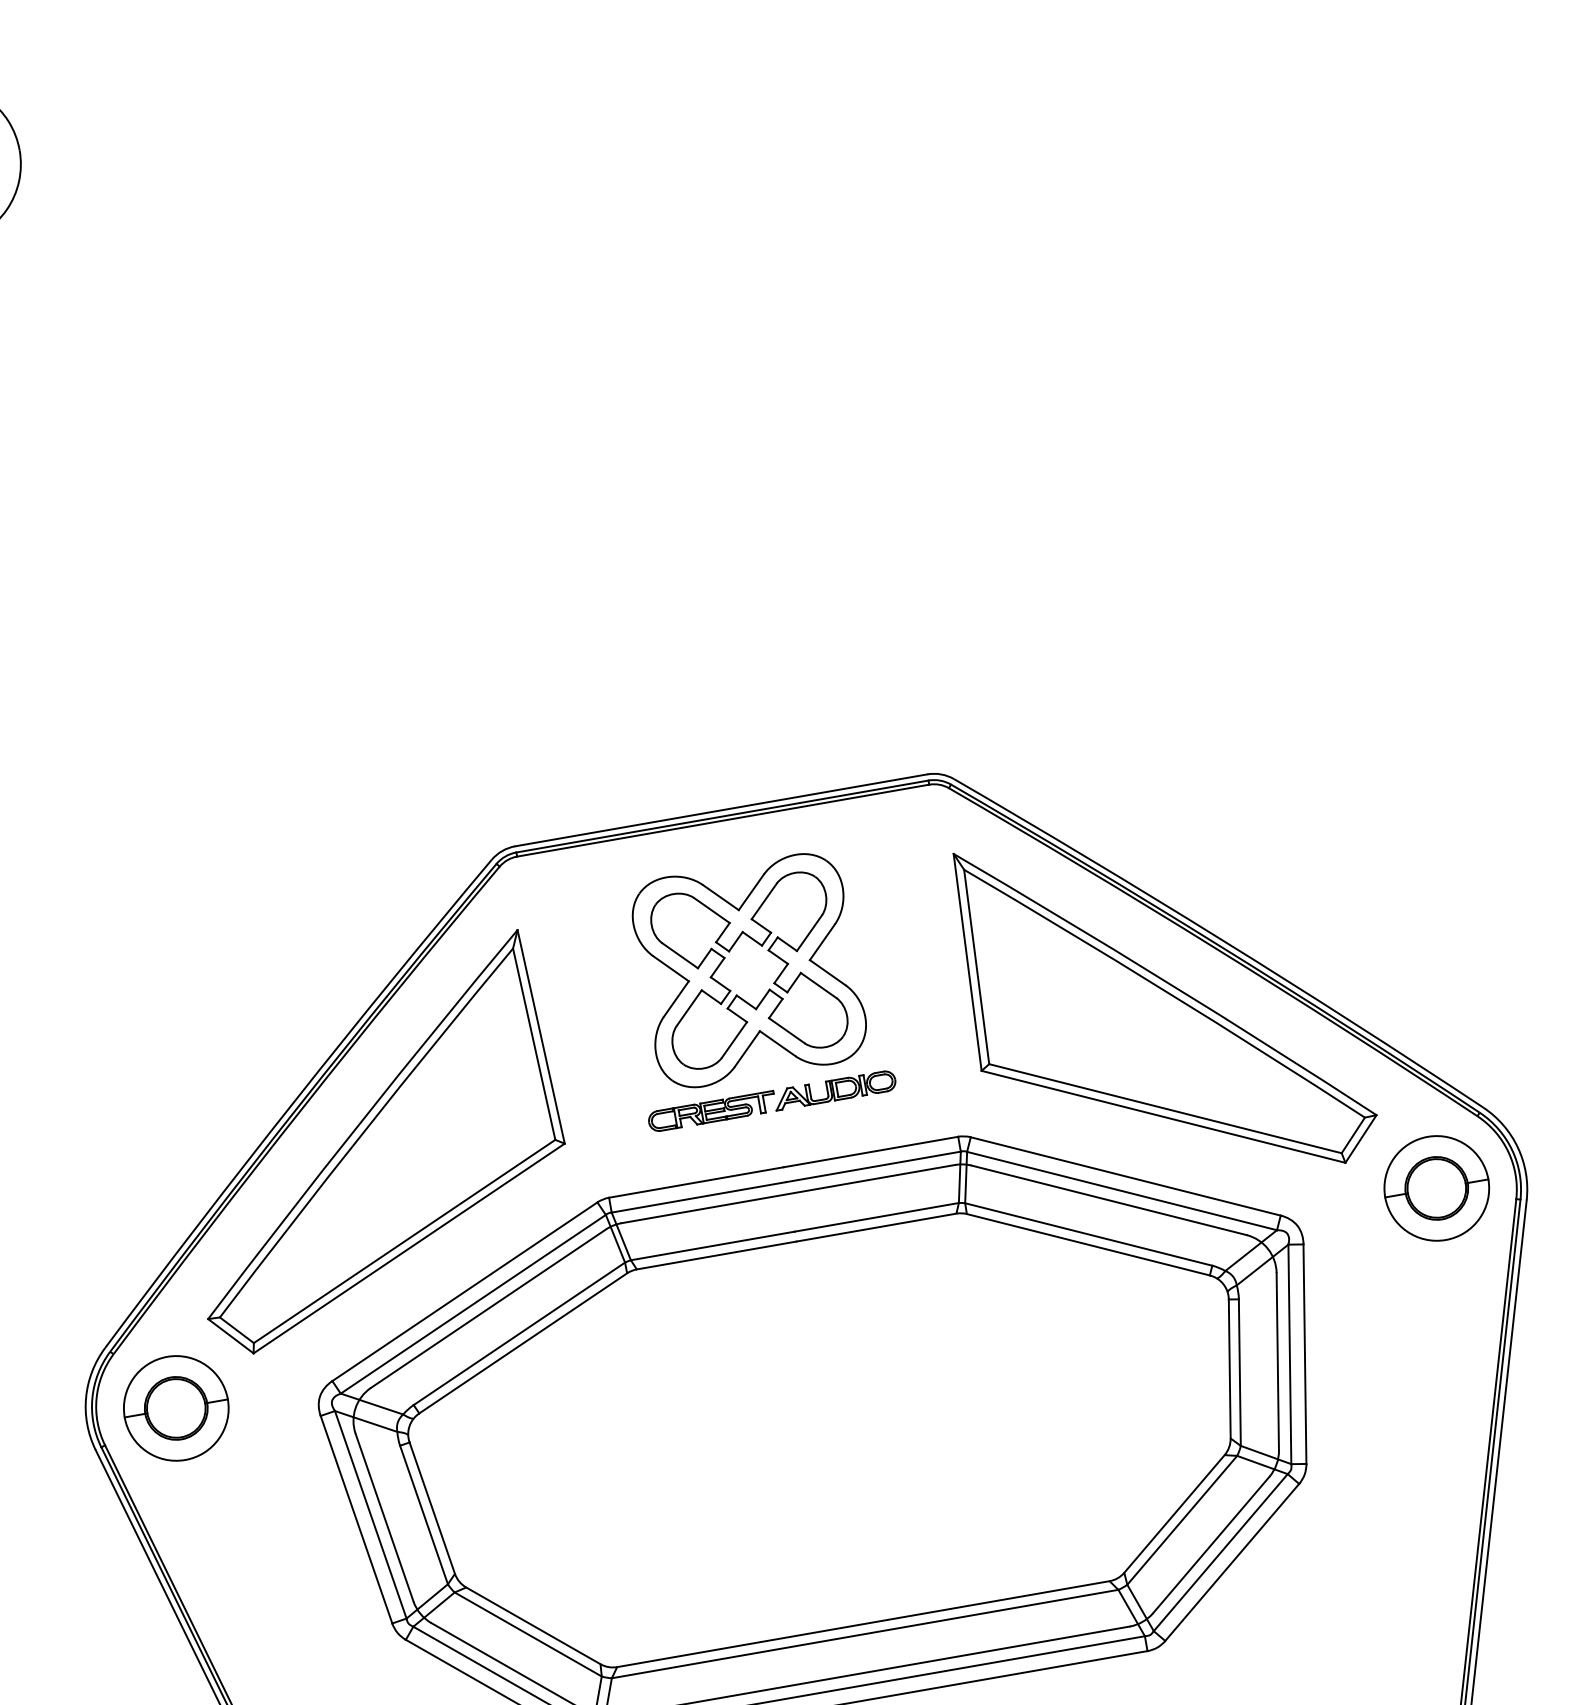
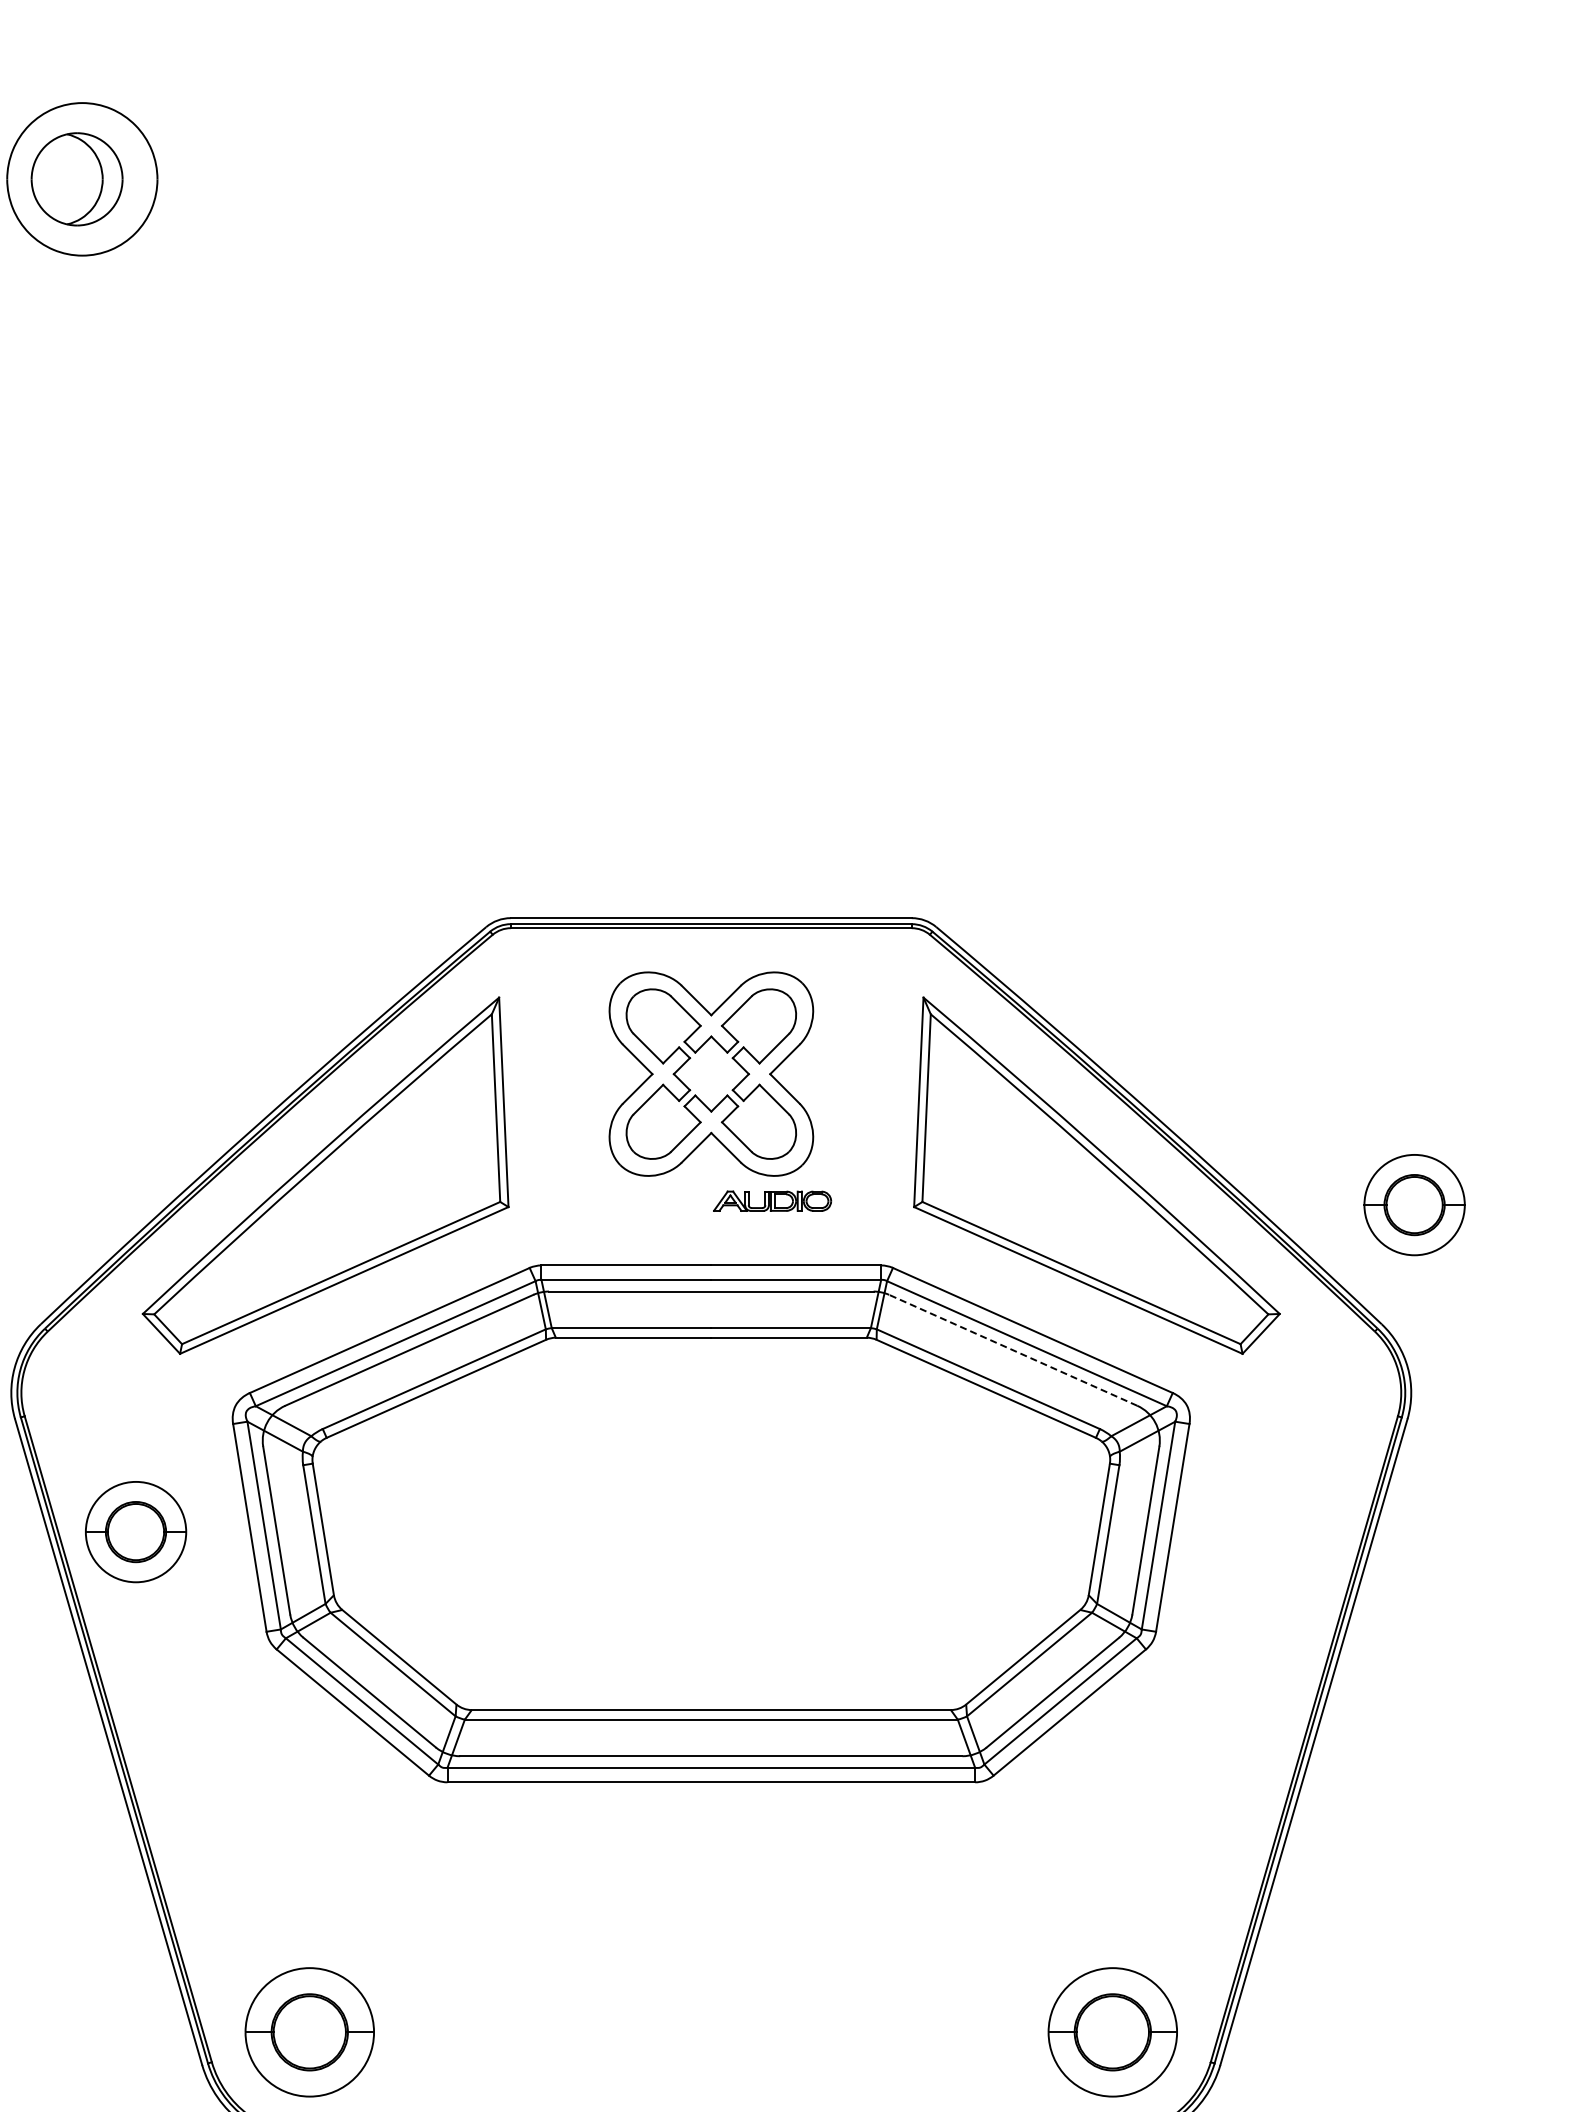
part: (711, 1111) -> (652, 1200), removed
part: (1436, 1188) -> (1414, 1205), moved
line: (1109, 1200) -> (1013, 1350), solid -> dashed
part: (176, 1408) -> (136, 1532), moved

